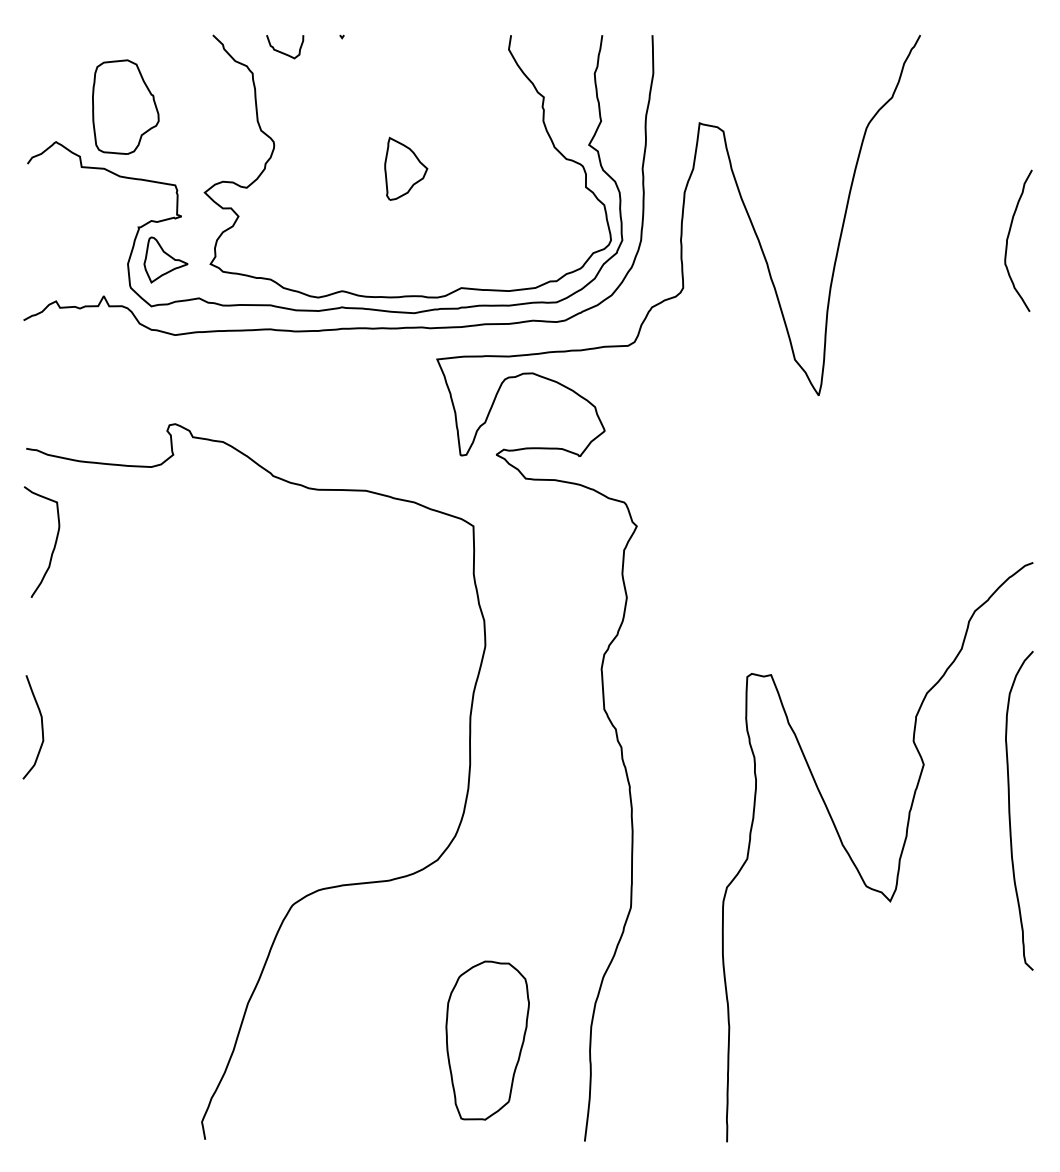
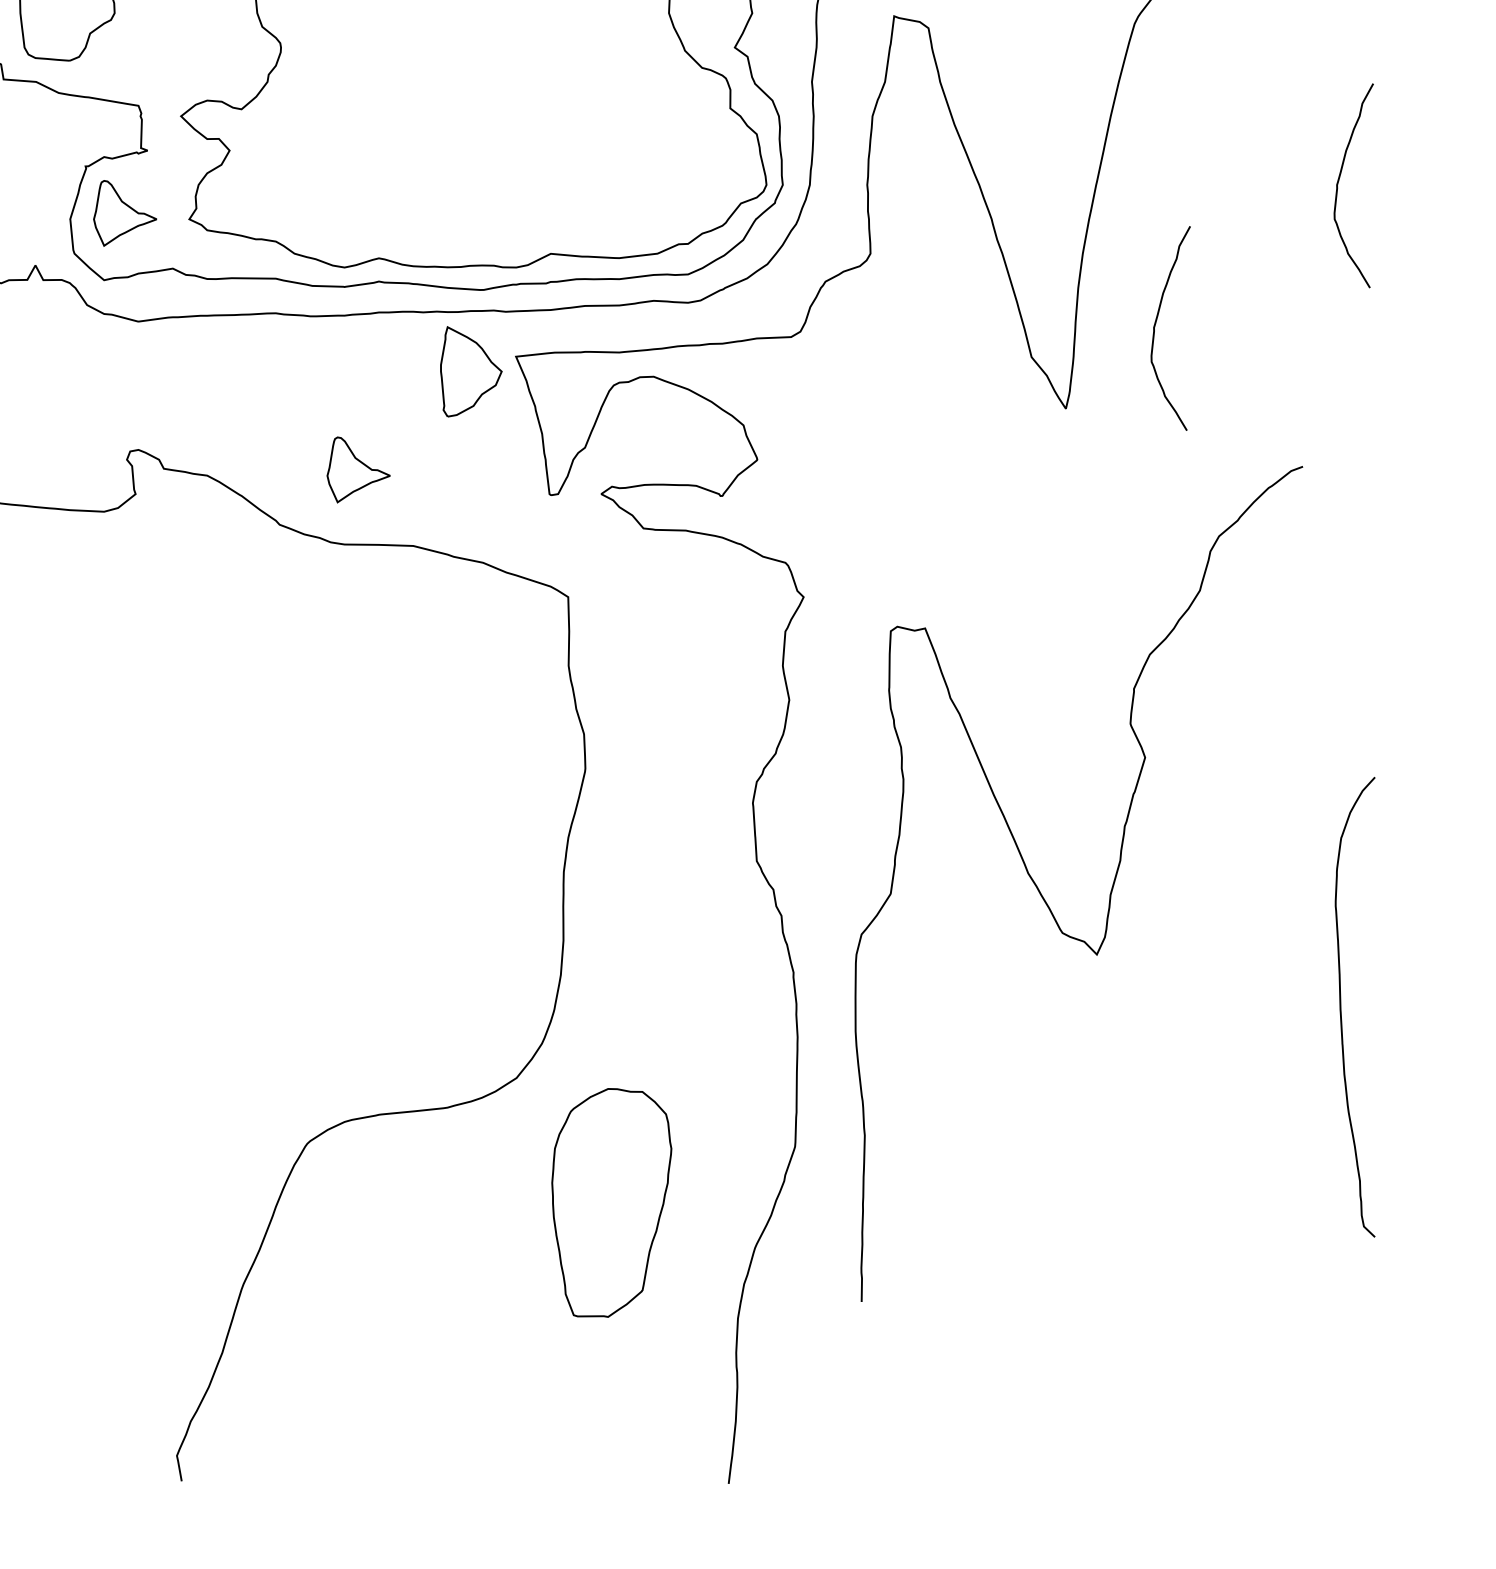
part: (406, 168) -> (471, 371), moved
curve: (881, 338) -> (1156, 326), added
part: (327, 437) -> (357, 469), added
curve: (899, 856) -> (1110, 889), moved
part: (487, 1040) -> (611, 1202), moved

